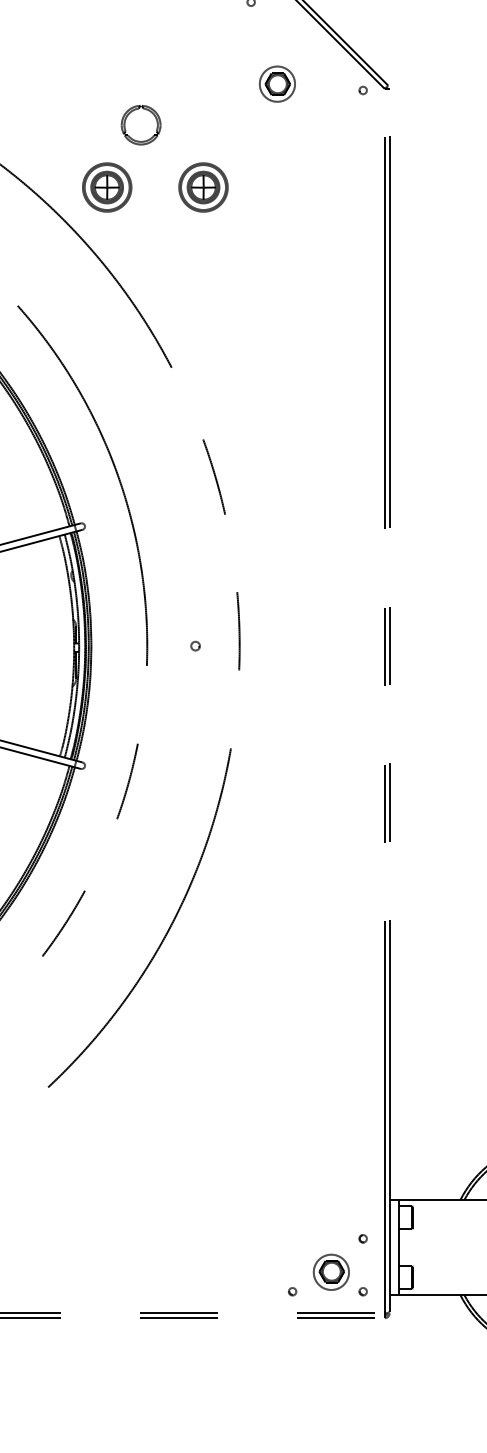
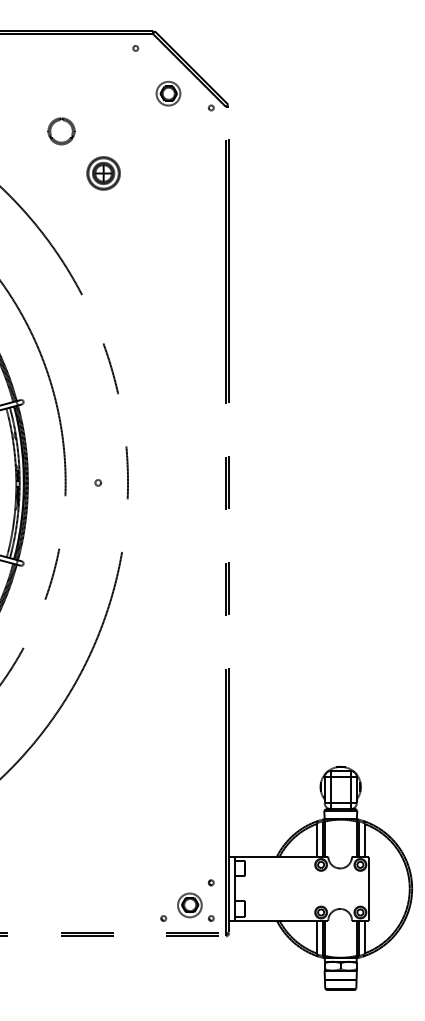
part: (277, 83) -> (168, 93), moved
part: (107, 187) -> (38, 173), removed

